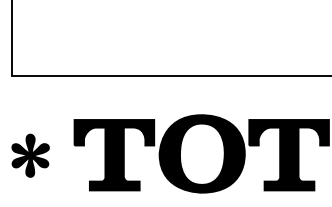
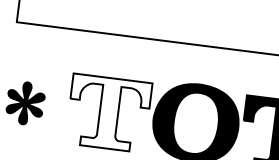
fill: (114, 155) -> (108, 113), removed

